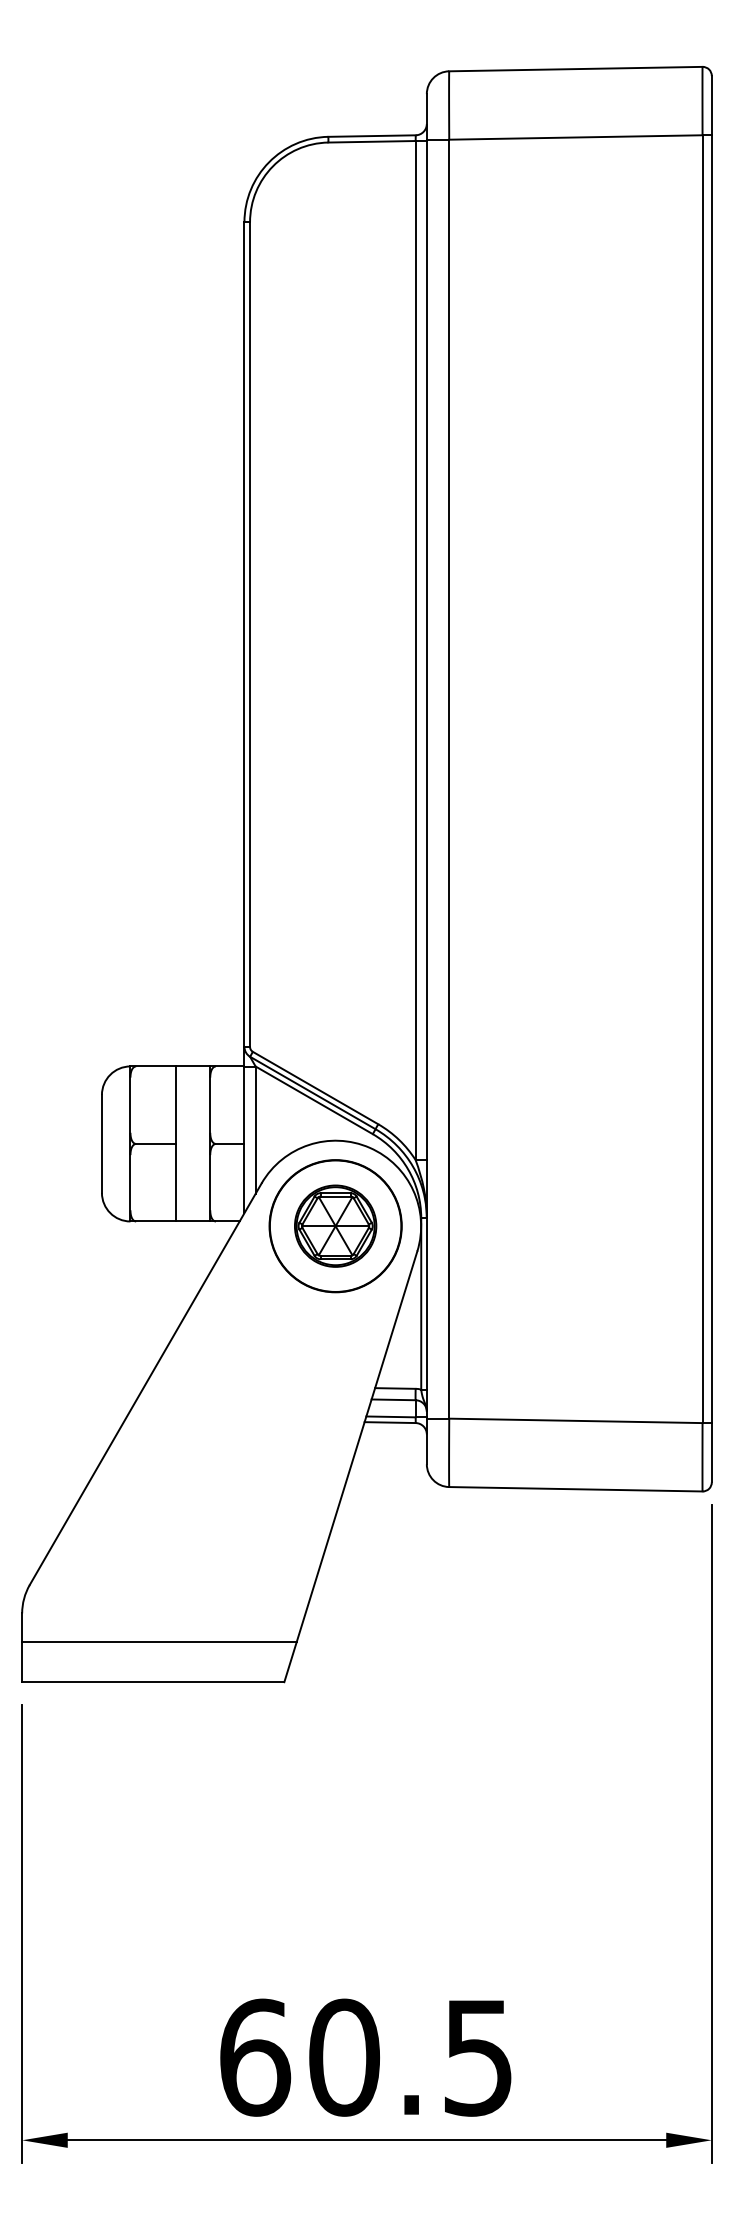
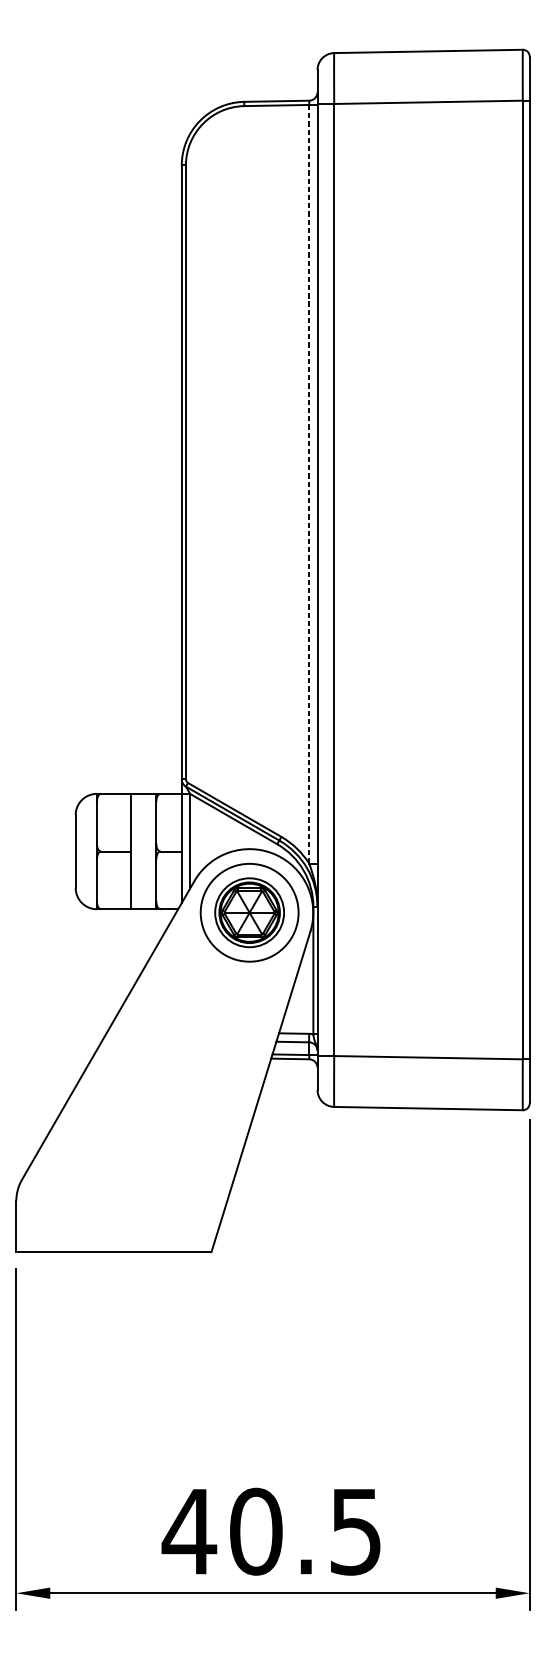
line: (415, 650) -> (309, 484), solid -> dashed
circle: (335, 1226) -> (249, 913), size x0.7
line: (159, 1642) -> (118, 1222), removed
text: (254, 2057) -> (189, 1531), 60.5 -> 40.5

